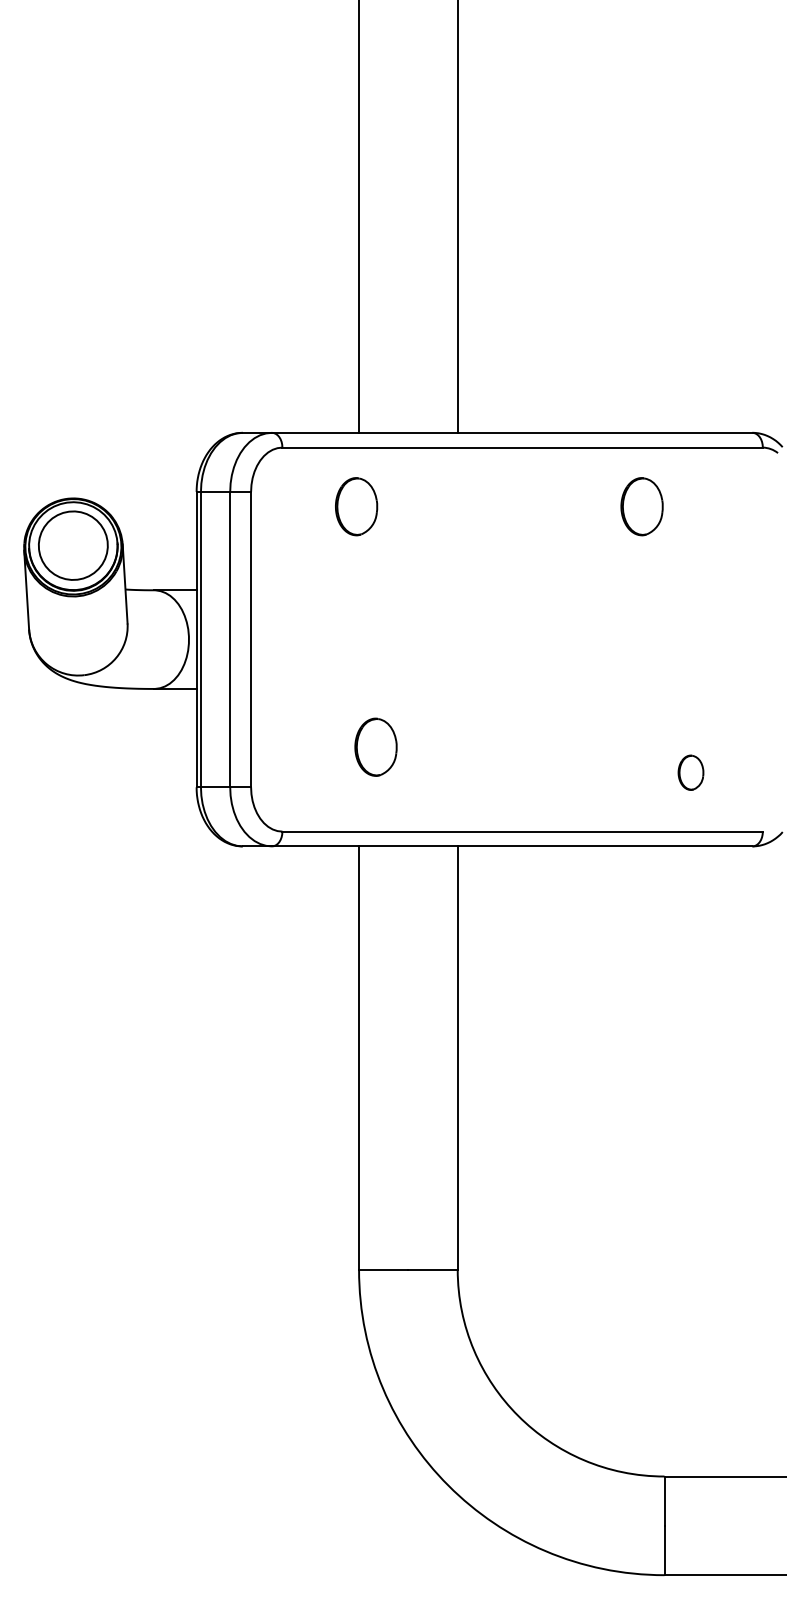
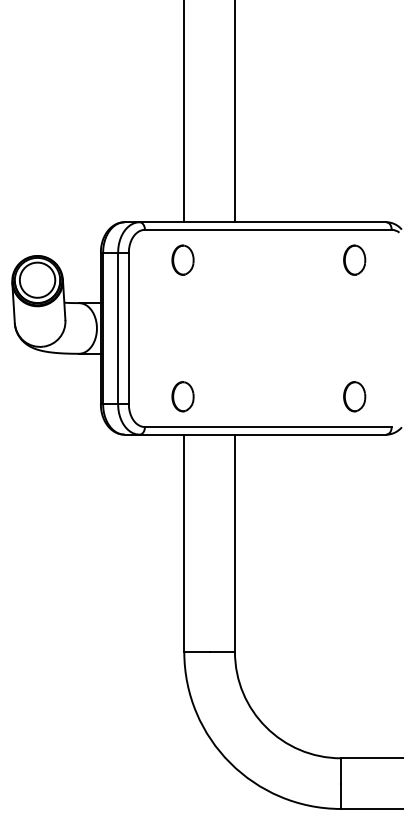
part: (641, 505) -> (354, 259), moved
part: (375, 746) -> (182, 396), moved
part: (690, 772) -> (354, 396), size x1.67

